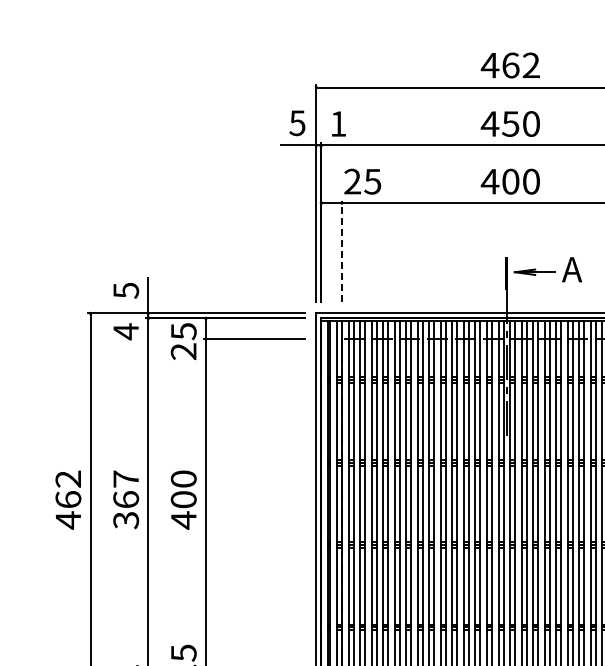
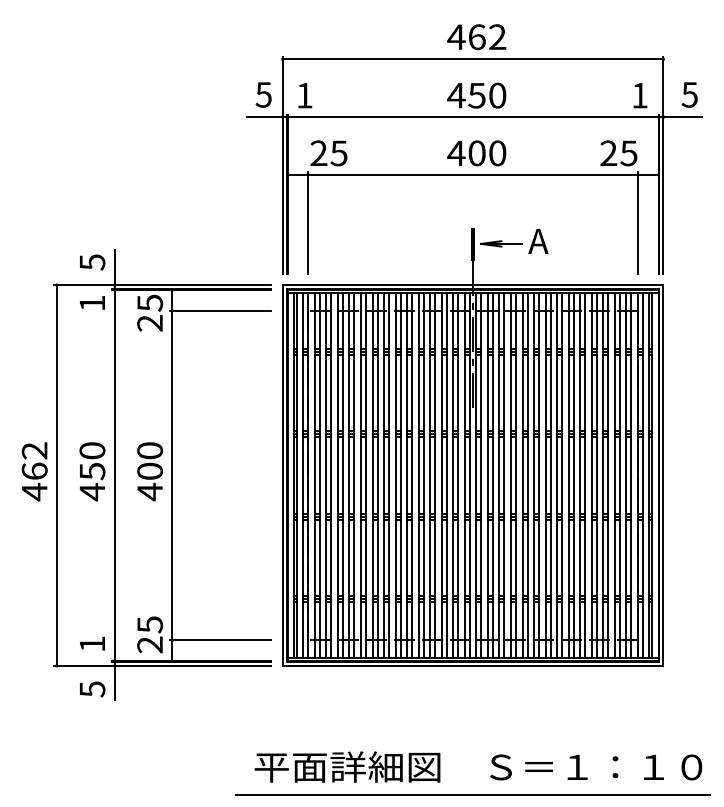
line: (342, 250) -> (308, 222), dashed -> solid
text: (126, 331) -> (92, 303), 4 -> 1
text: (126, 499) -> (92, 471), 367 -> 450

